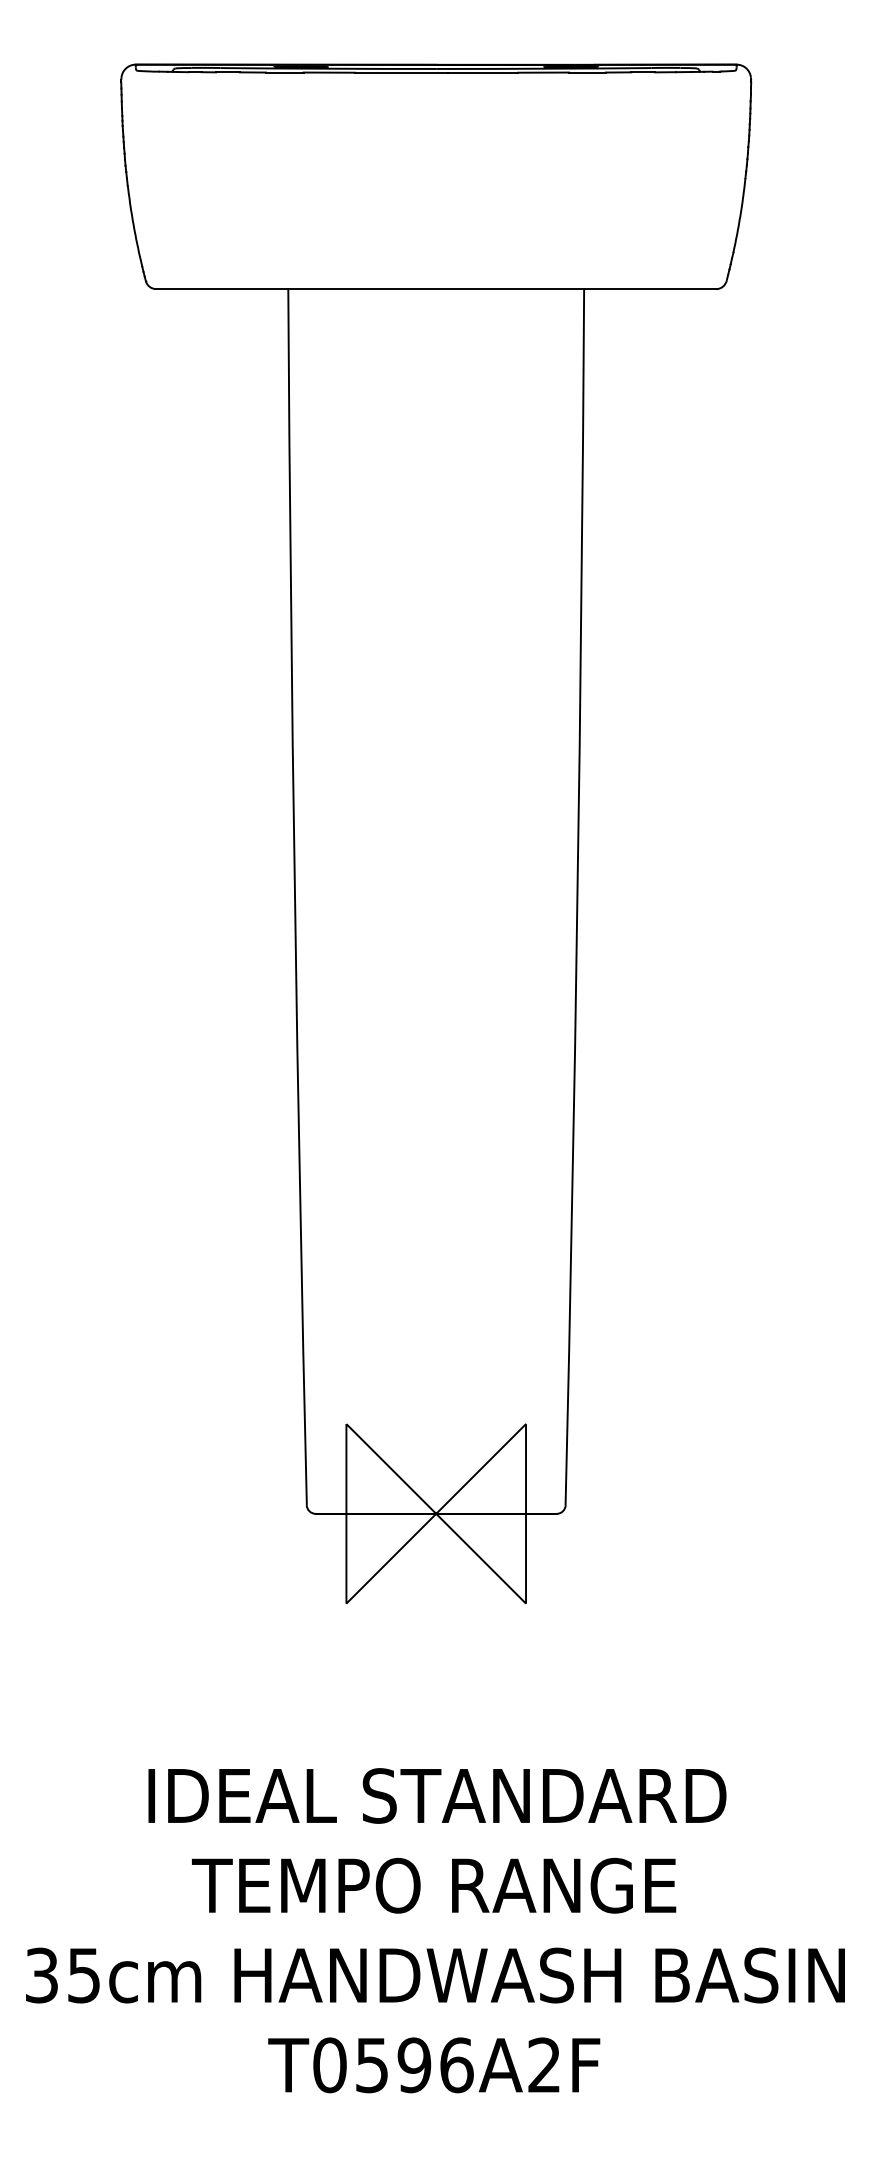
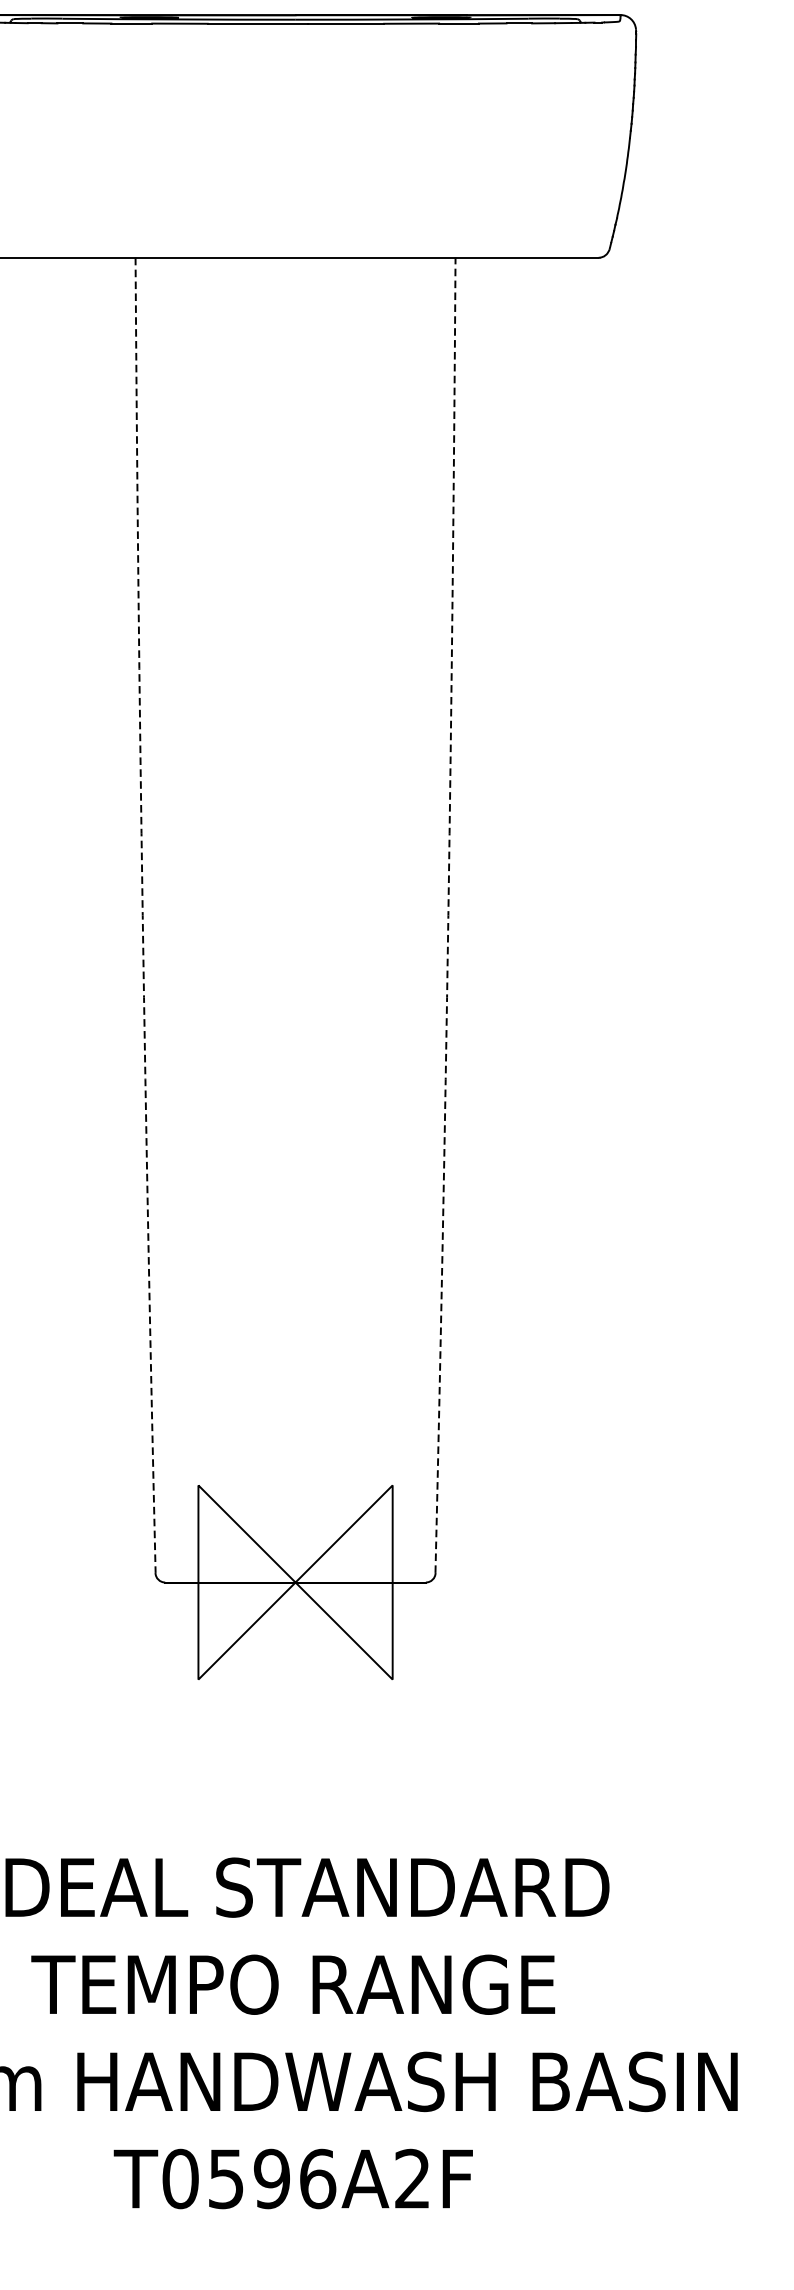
arc: (294, 897) -> (142, 915), solid -> dashed
arc: (577, 897) -> (448, 915), solid -> dashed

